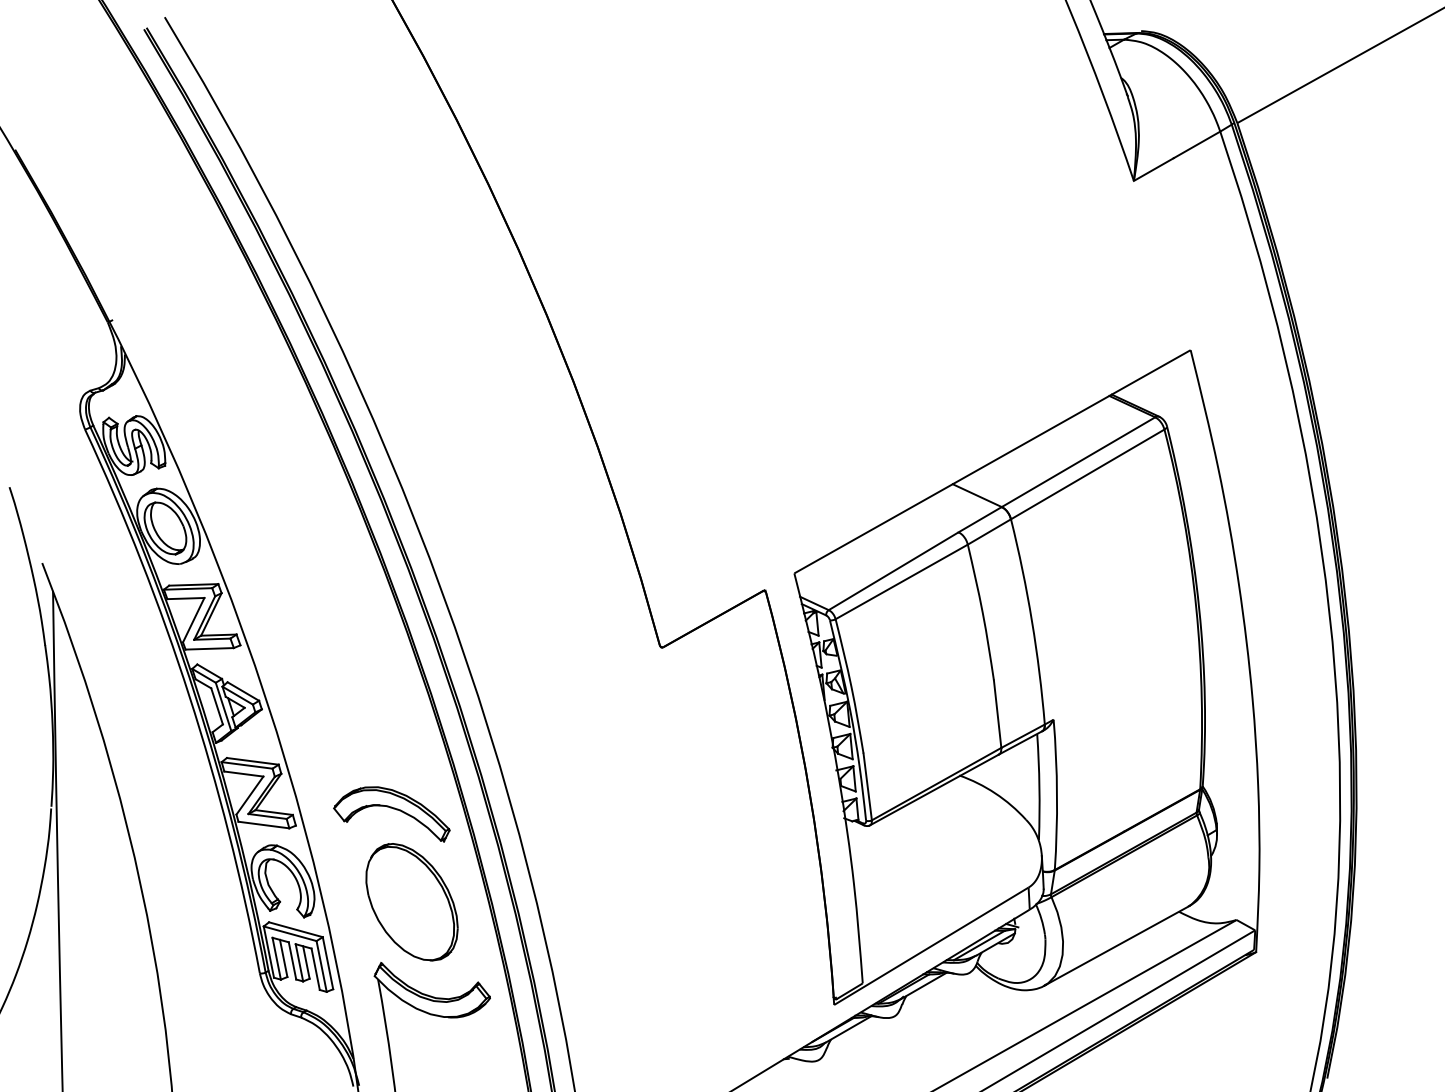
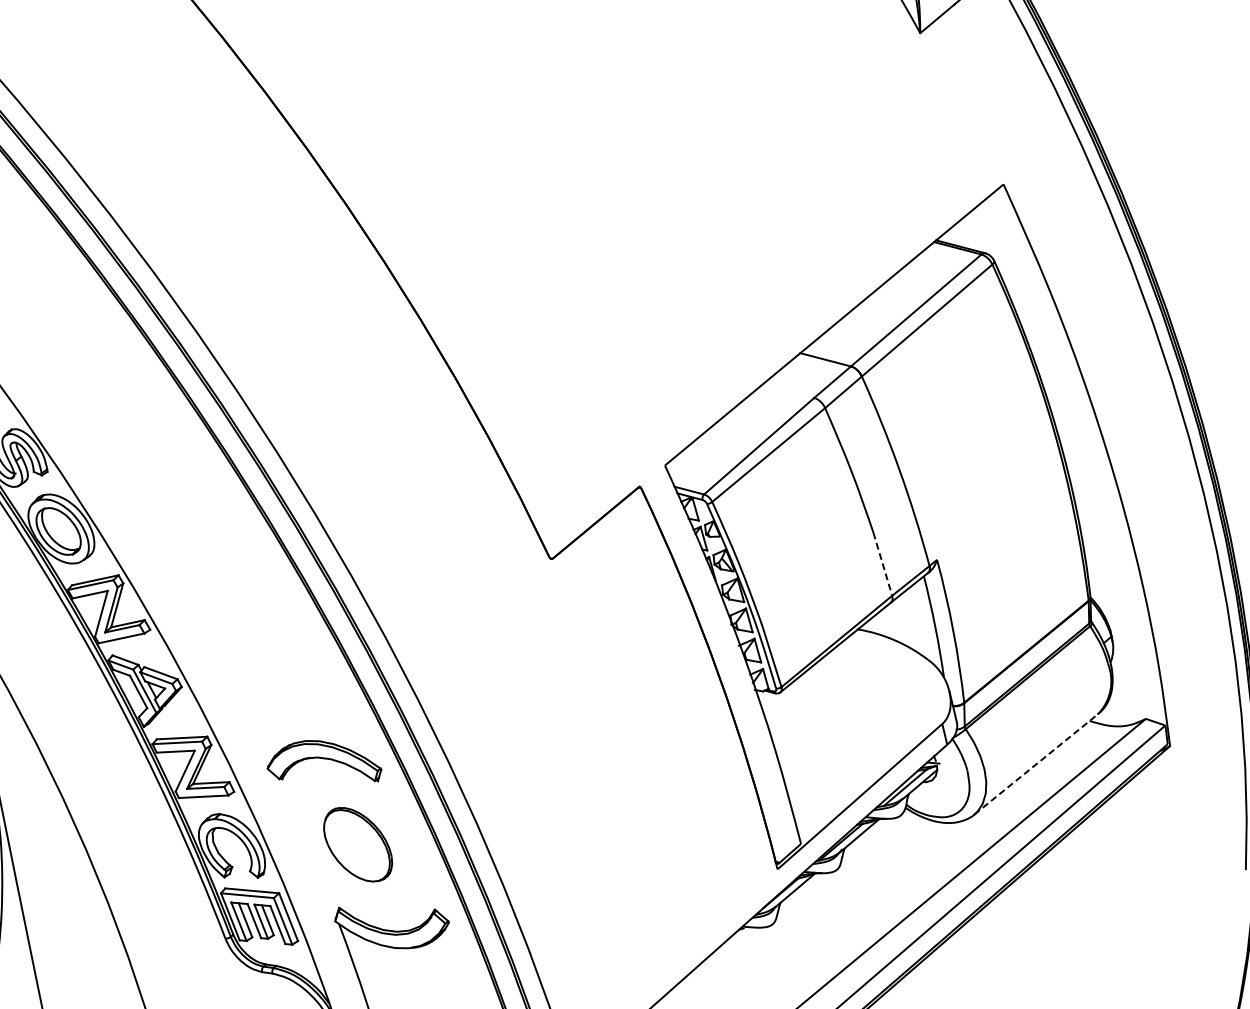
line: (997, 714) -> (882, 564), solid -> dashed
part: (411, 902) -> (357, 844), size x0.7
line: (1117, 945) -> (1036, 763), solid -> dashed

